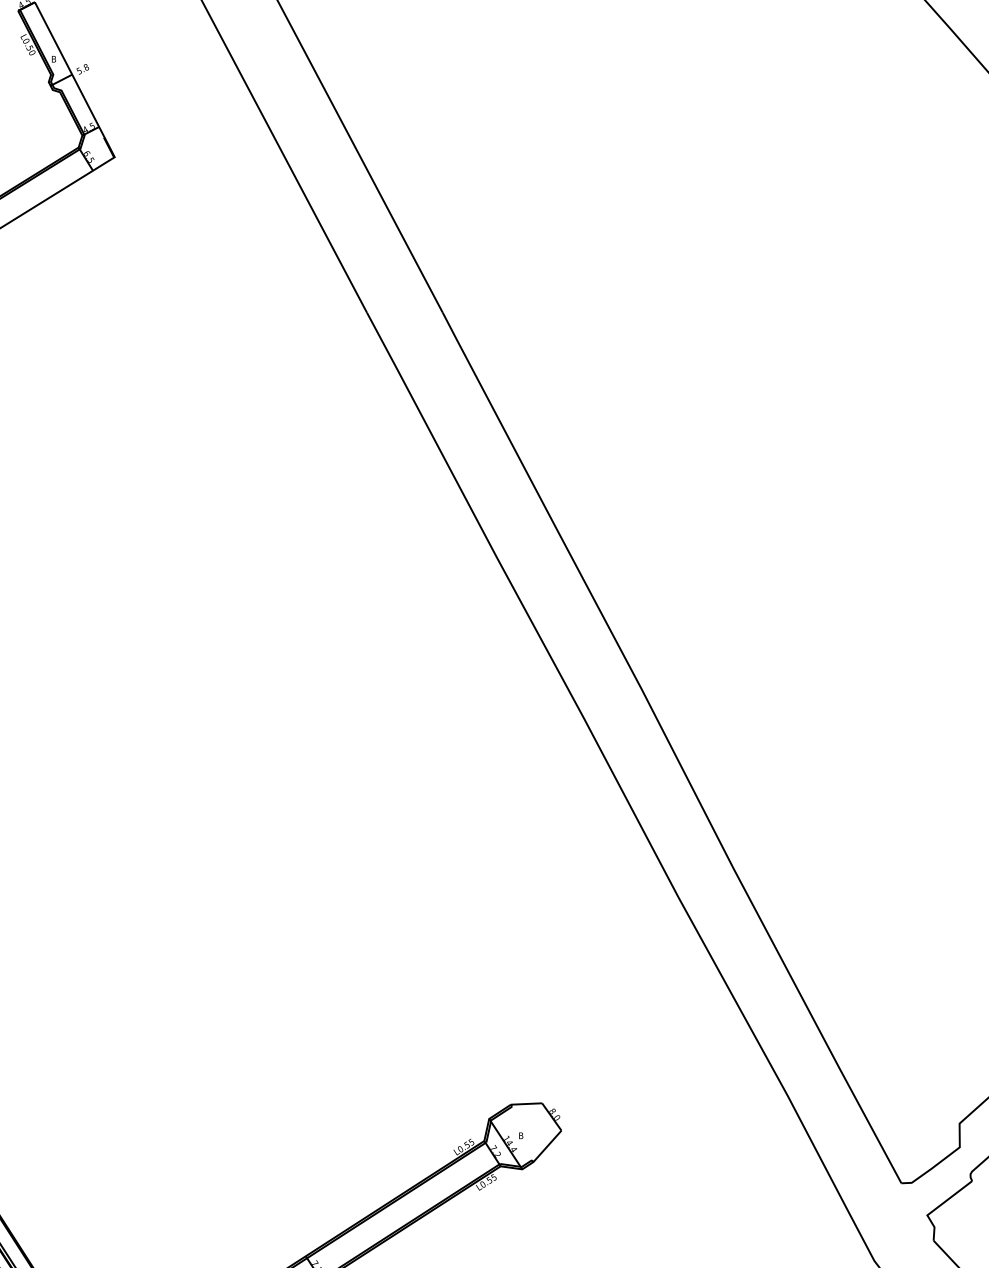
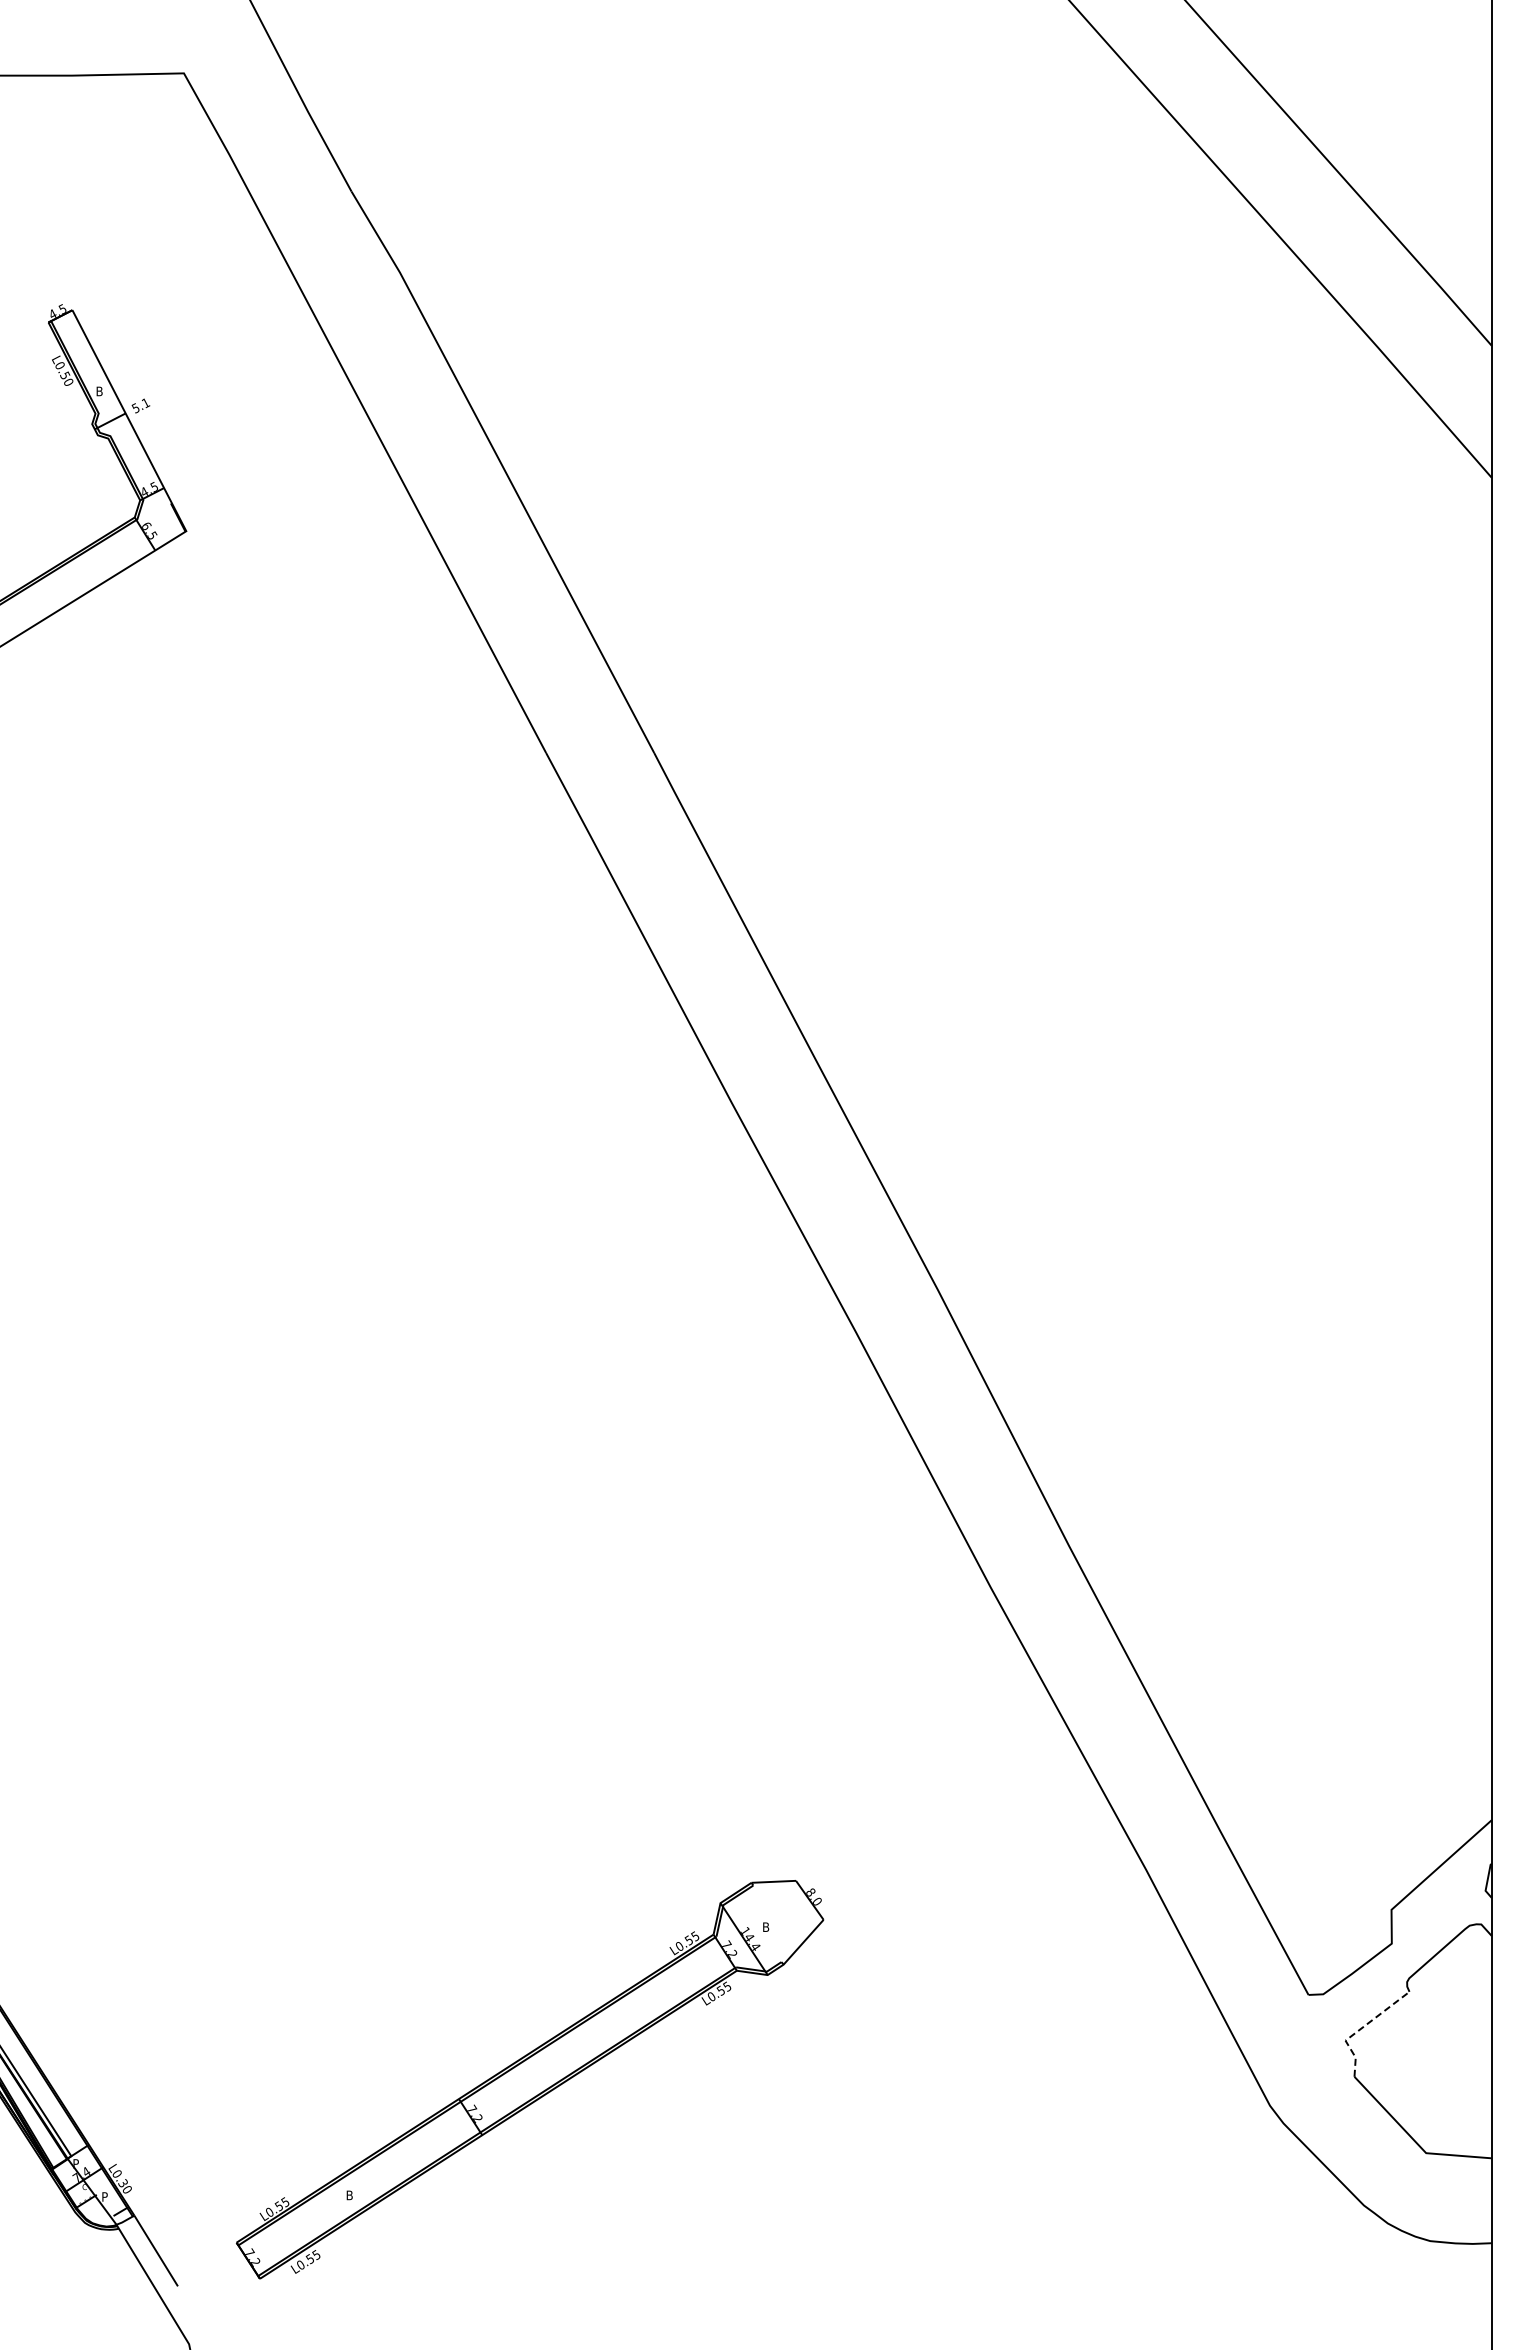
text: (86, 67) -> (146, 403), 5.8 -> 5.1
line: (938, 1206) -> (1361, 2028), solid -> dashed

